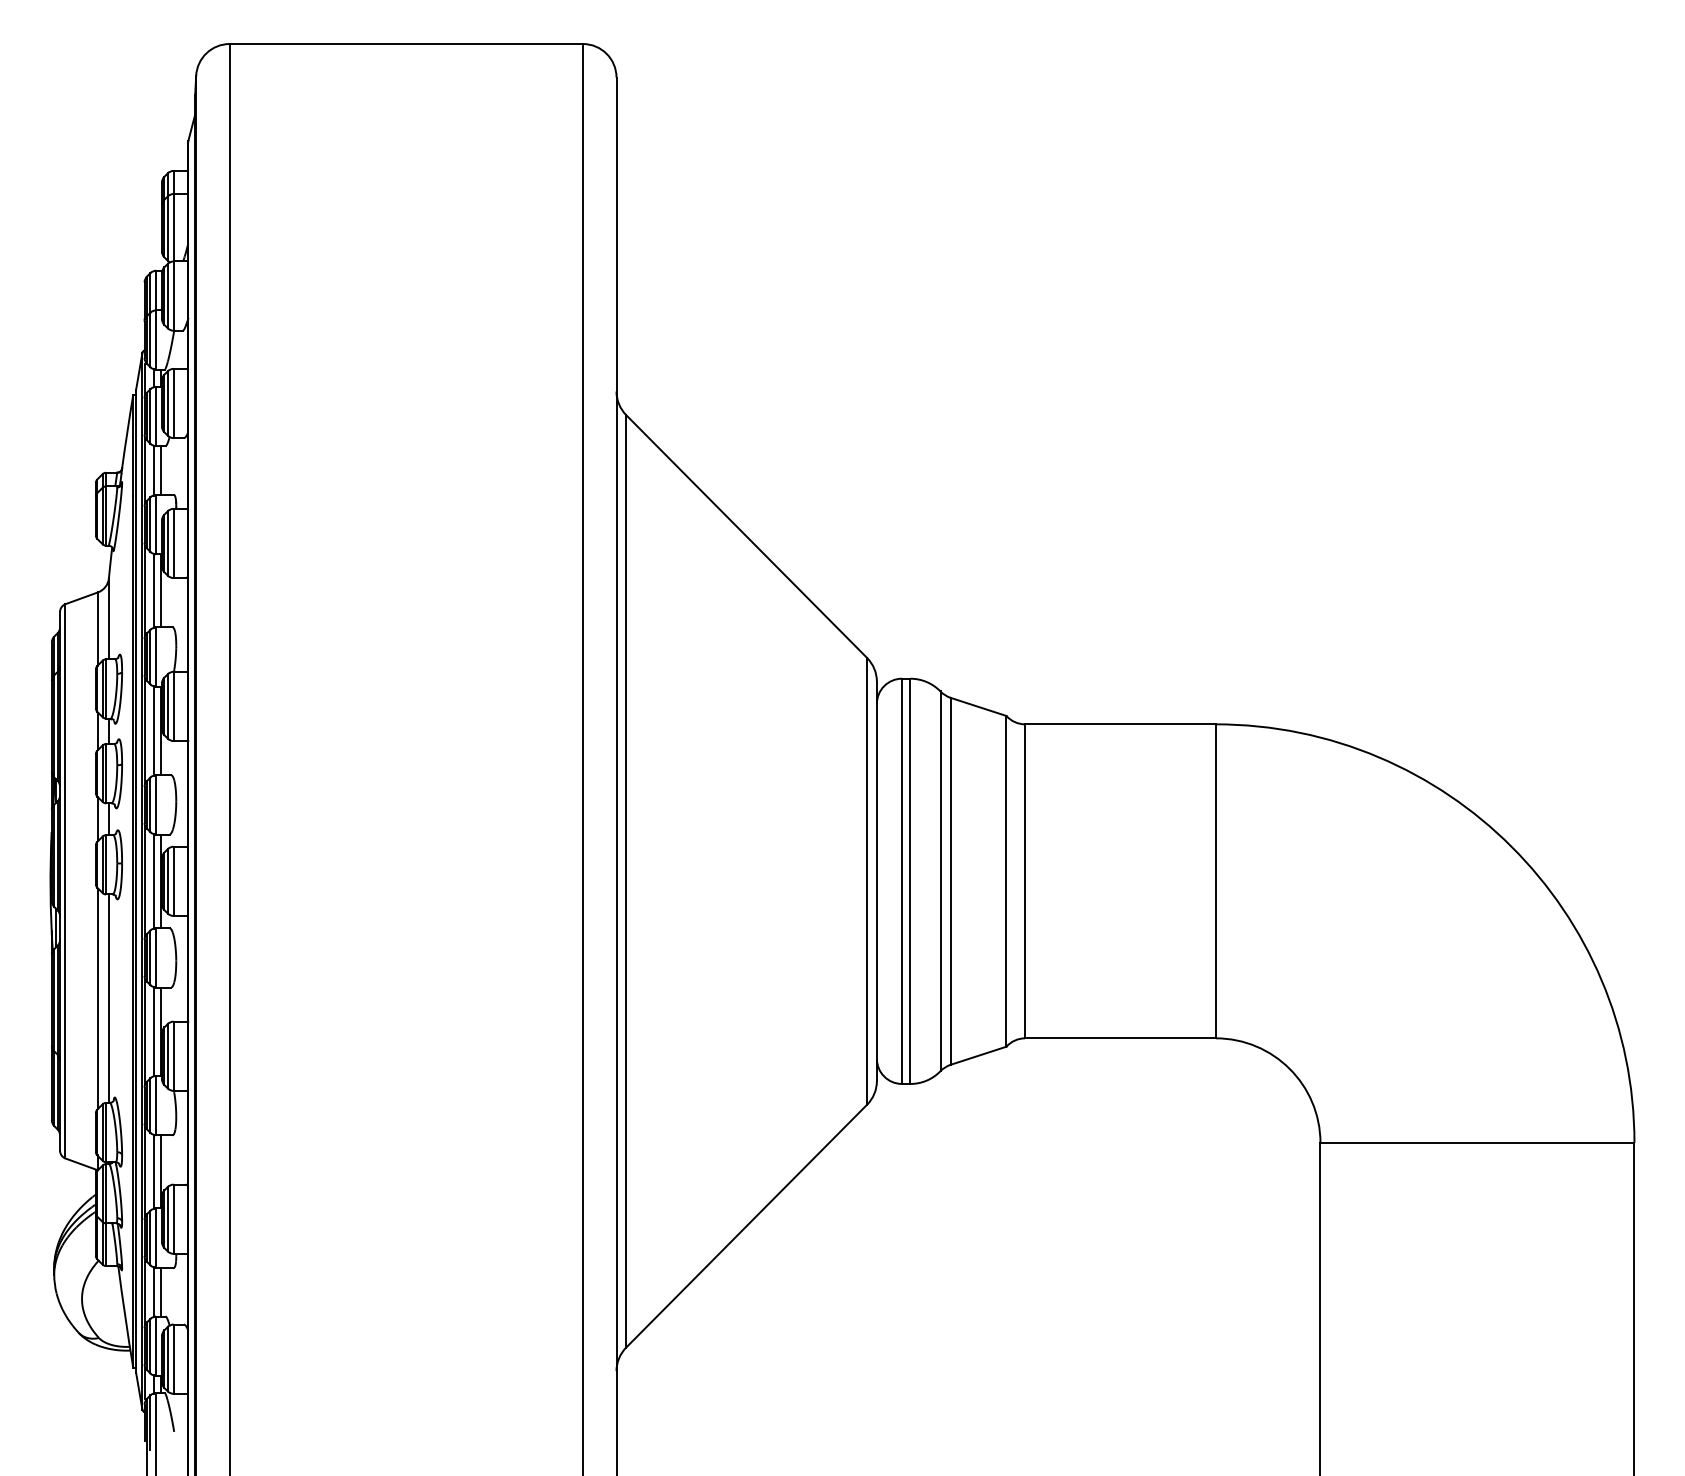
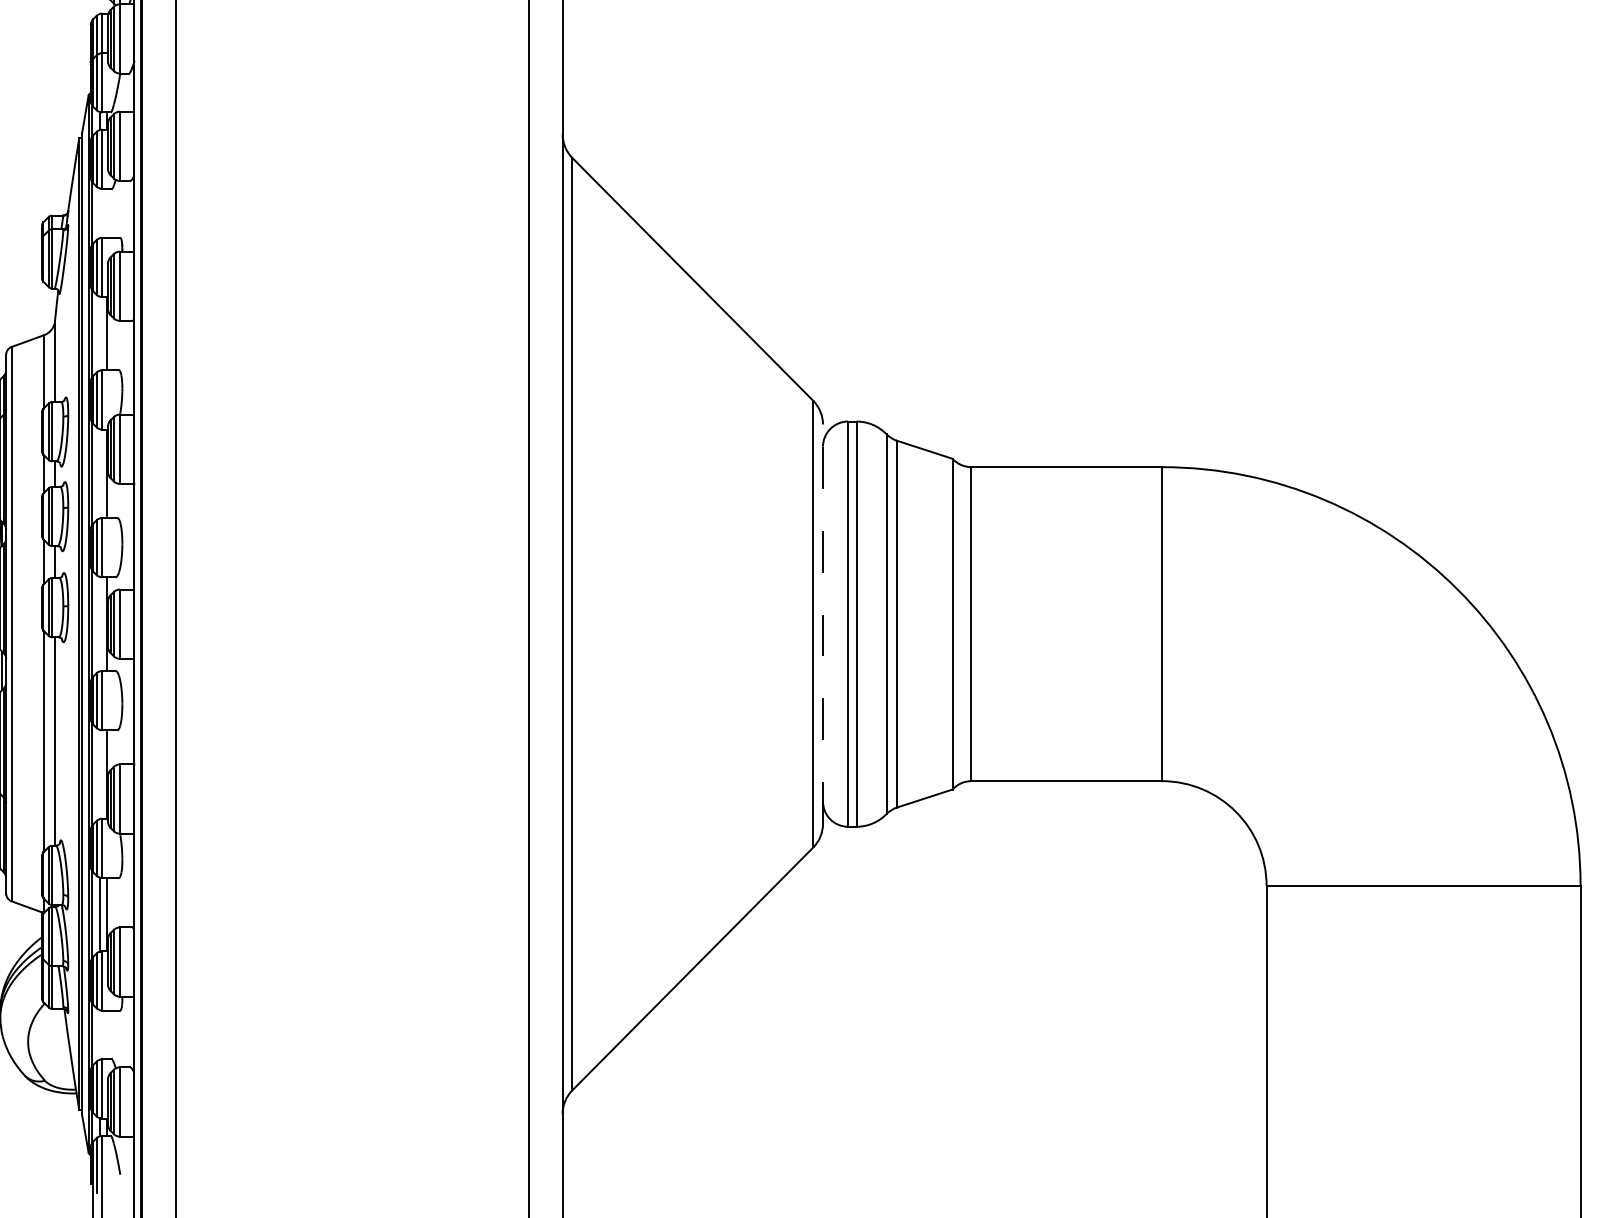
line: (153, 470) -> (99, 213), removed
line: (161, 470) -> (107, 213), removed
line: (153, 590) -> (99, 333), removed
line: (153, 730) -> (99, 473), removed
line: (153, 881) -> (99, 624), removed
line: (876, 881) -> (822, 624), solid -> dashed
line: (153, 1031) -> (99, 774), removed
line: (161, 1291) -> (107, 1034), removed
line: (153, 1292) -> (99, 1035), removed

